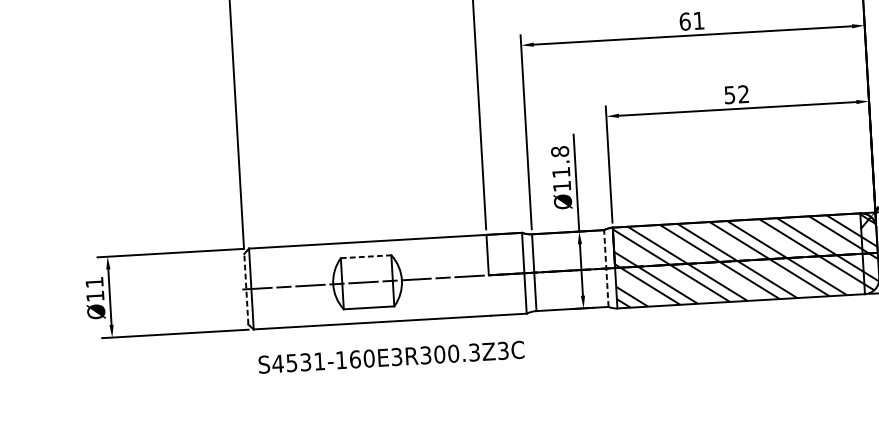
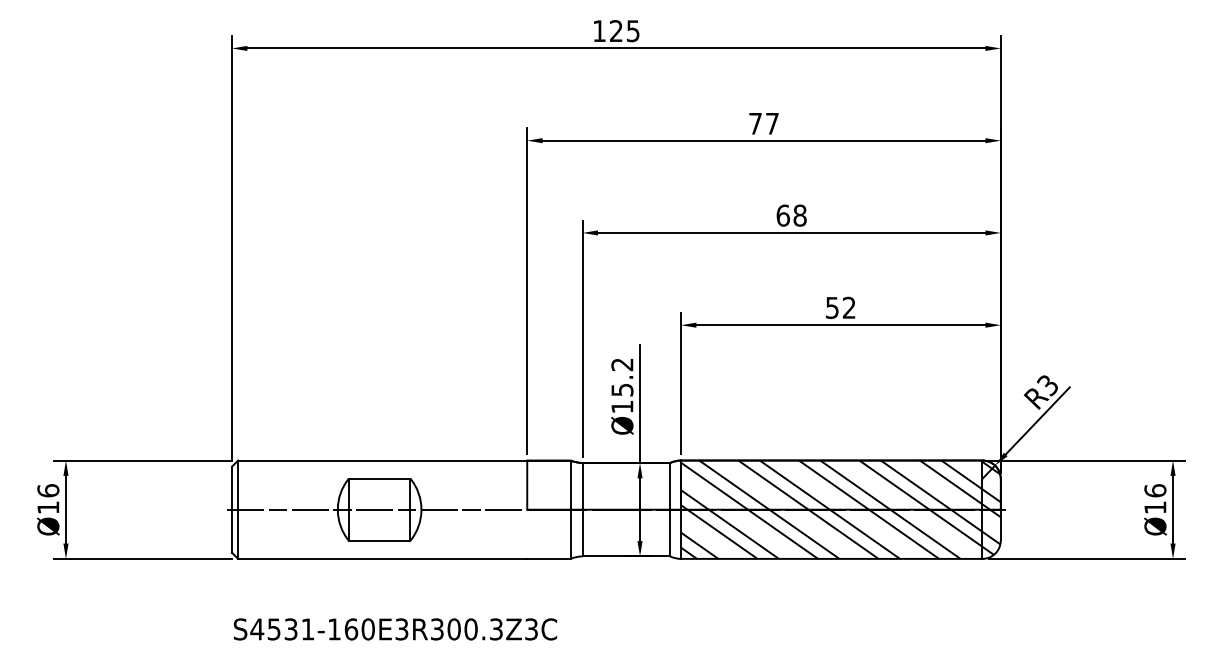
text: (698, 20) -> (799, 215), 61 -> 68
text: (560, 162) -> (622, 377), Ø11.8 -> Ø15.2
line: (365, 256) -> (379, 478), dashed -> solid
line: (606, 268) -> (670, 509), dashed -> solid
text: (94, 282) -> (48, 490), Ø11 -> Ø16
line: (246, 289) -> (232, 509), dashed -> solid
text: (391, 357) -> (395, 629), moved

